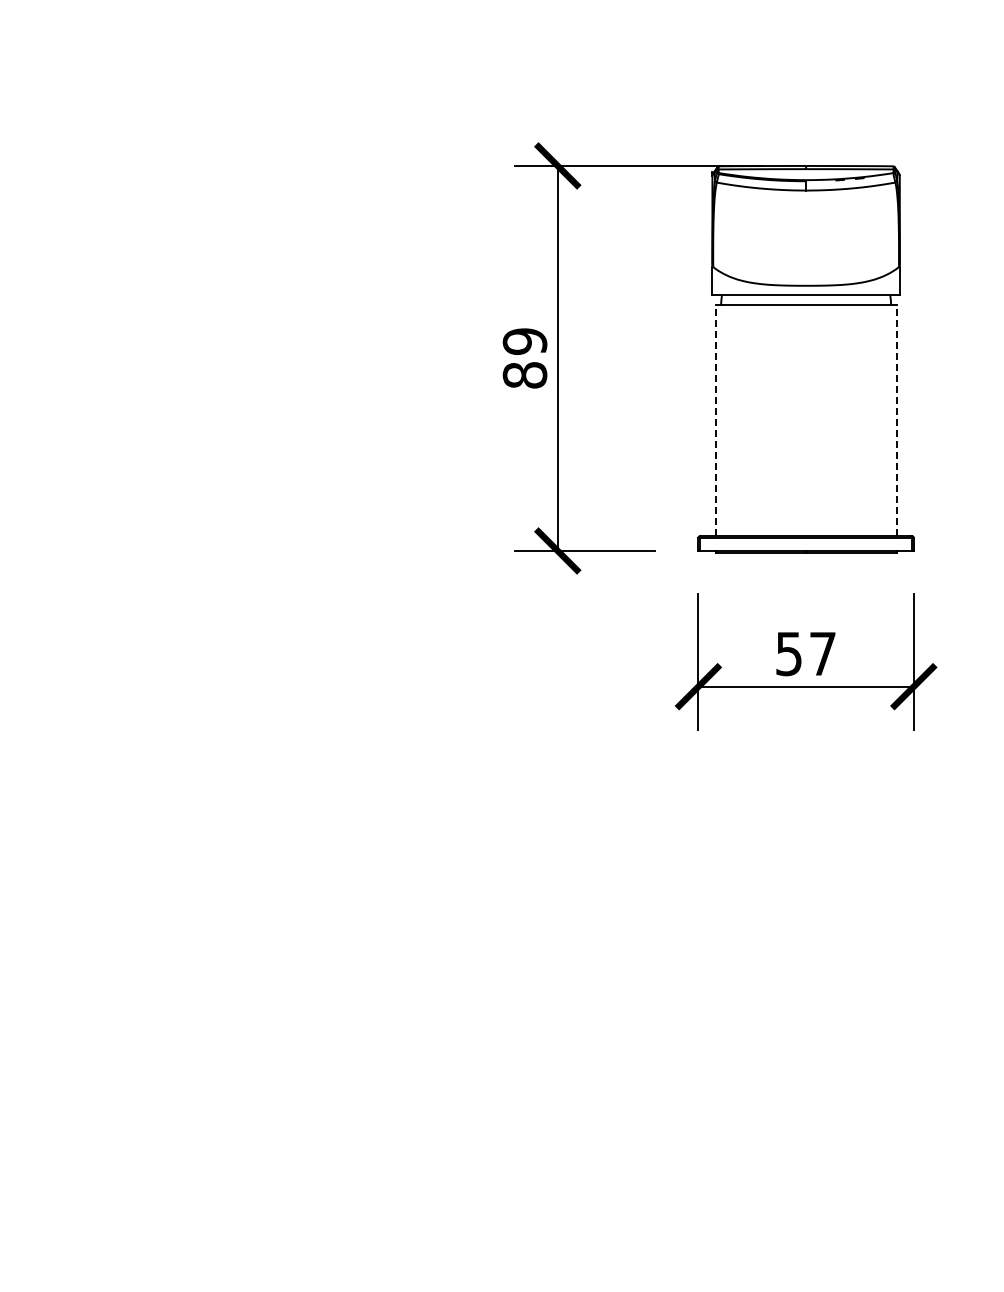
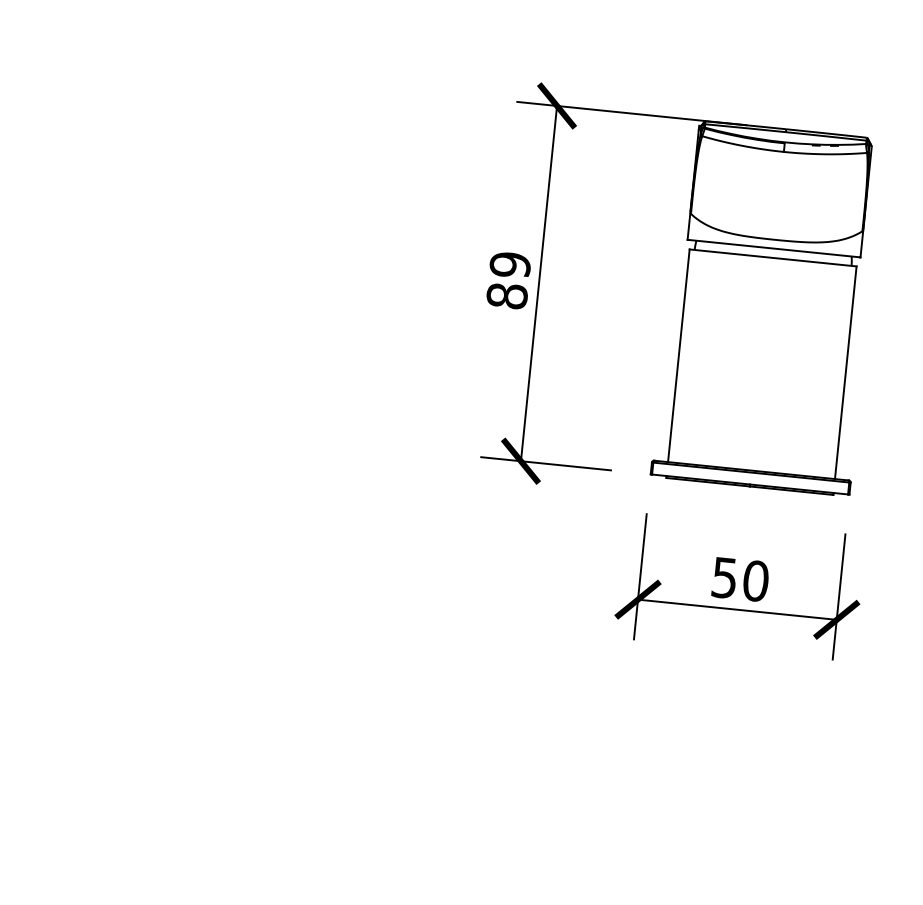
line: (715, 420) -> (678, 355), dashed -> solid
line: (896, 420) -> (845, 372), dashed -> solid
text: (822, 653) -> (755, 580), 57 -> 50

